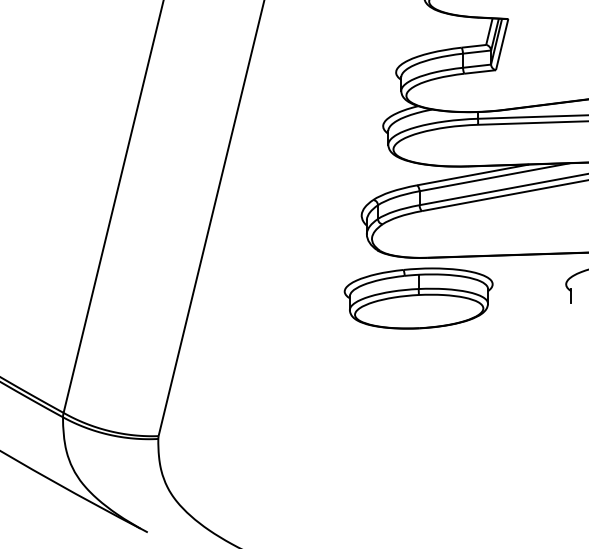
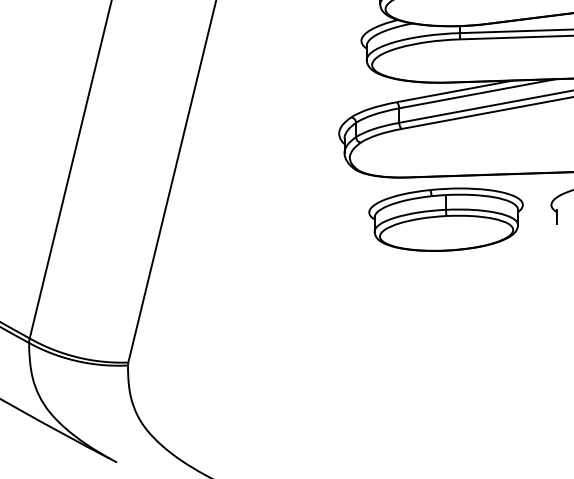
part: (418, 298) -> (445, 219), moved

